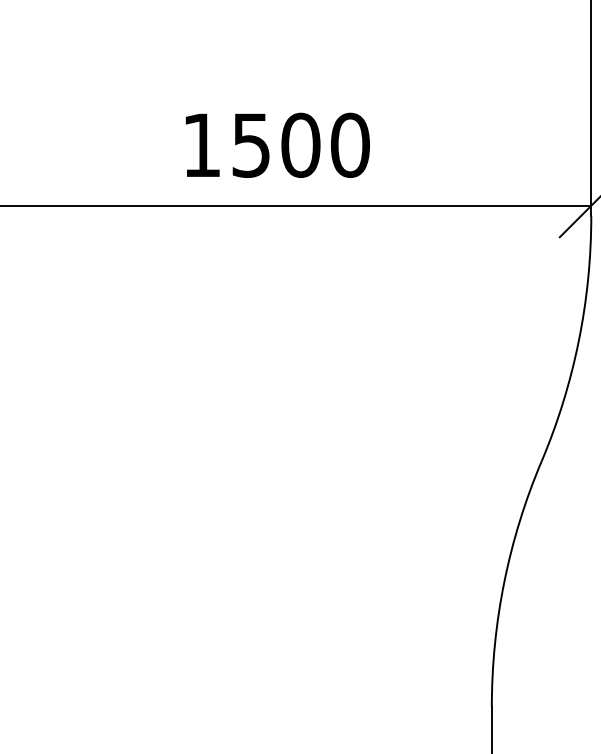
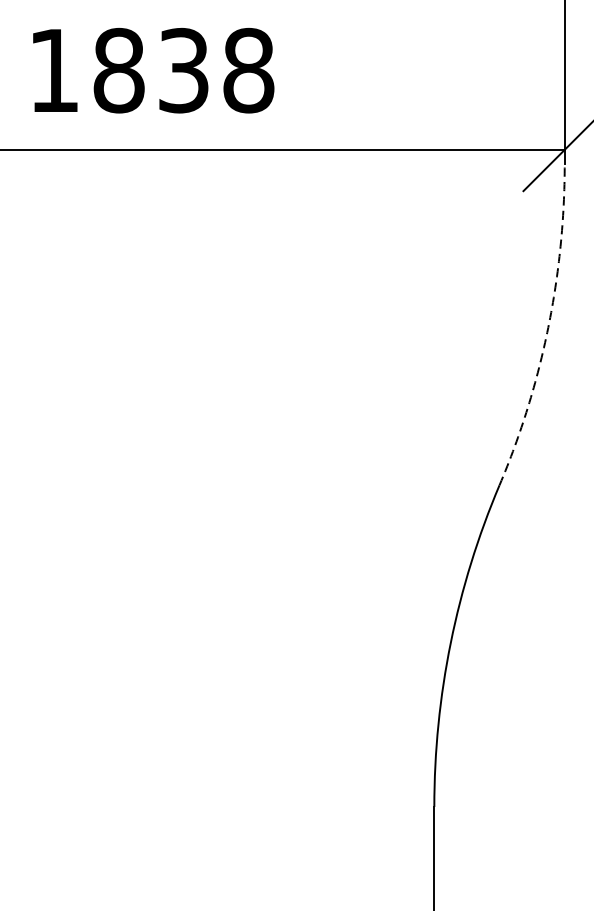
text: (300, 144) -> (183, 69), 1500 -> 1838
arc: (578, 341) -> (547, 327), solid -> dashed

